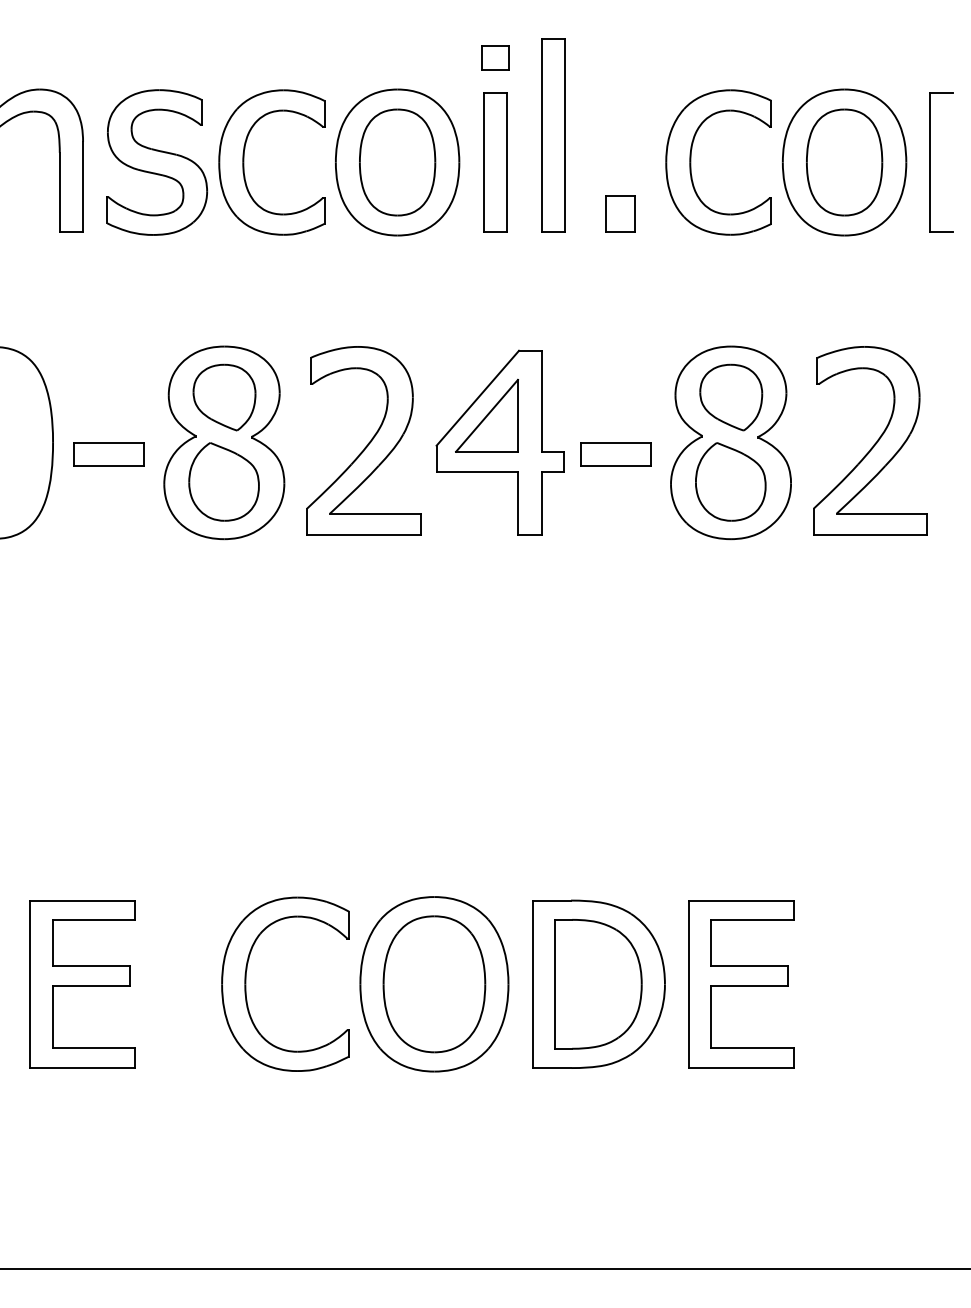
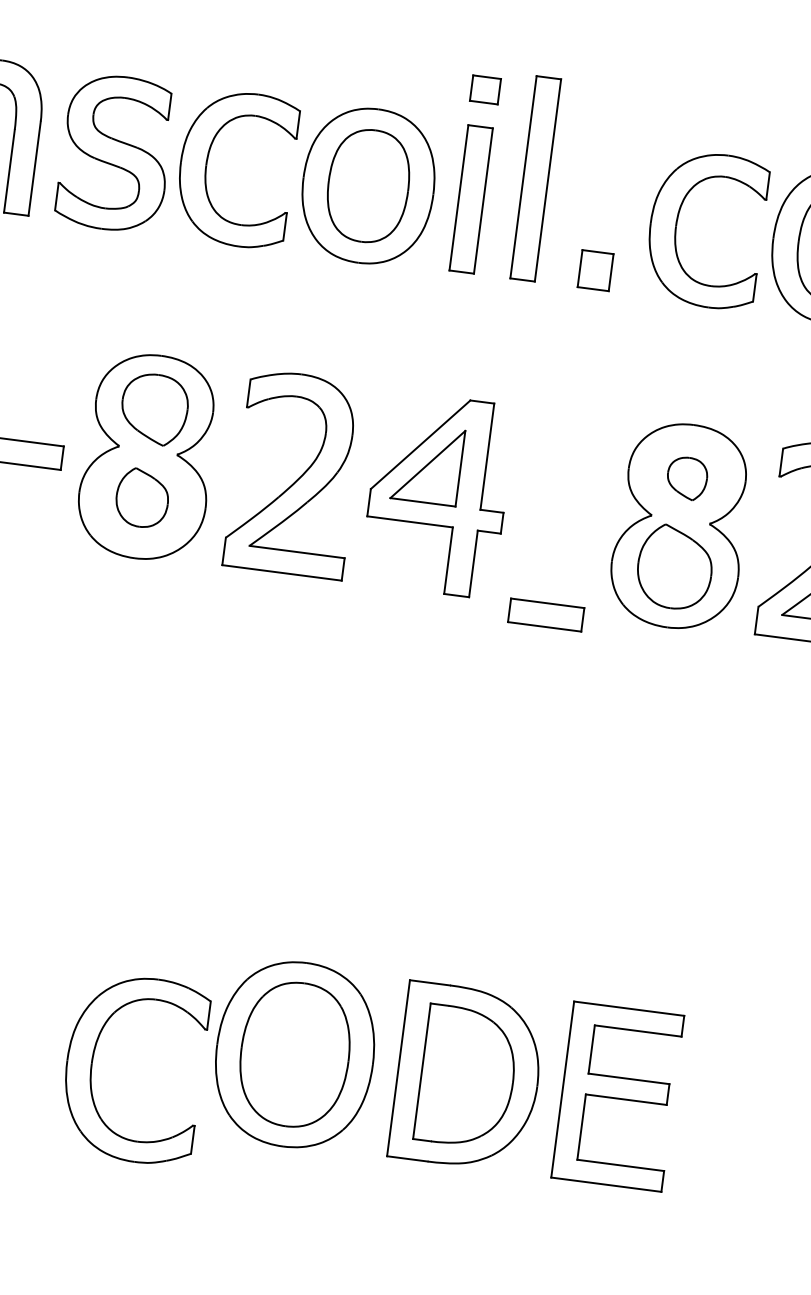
part: (731, 397) -> (687, 478), size x0.6
part: (615, 454) -> (545, 615), moved
part: (223, 481) -> (141, 497), size x0.7
part: (246, 983) -> (93, 1062), moved

